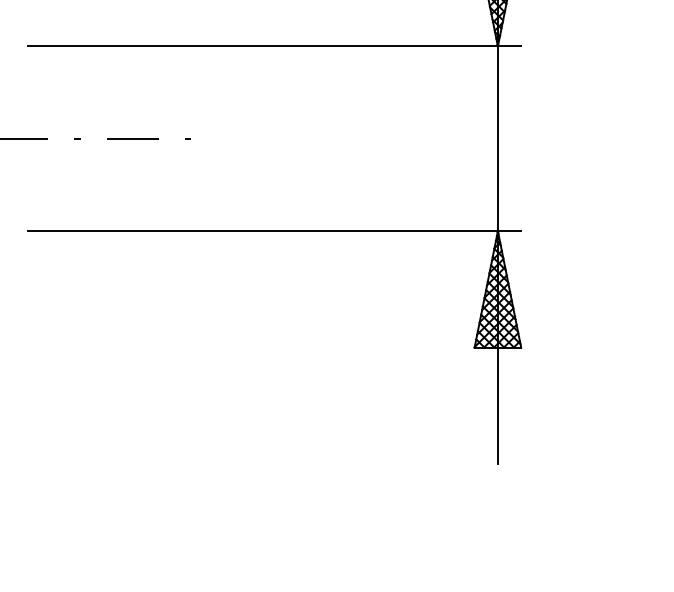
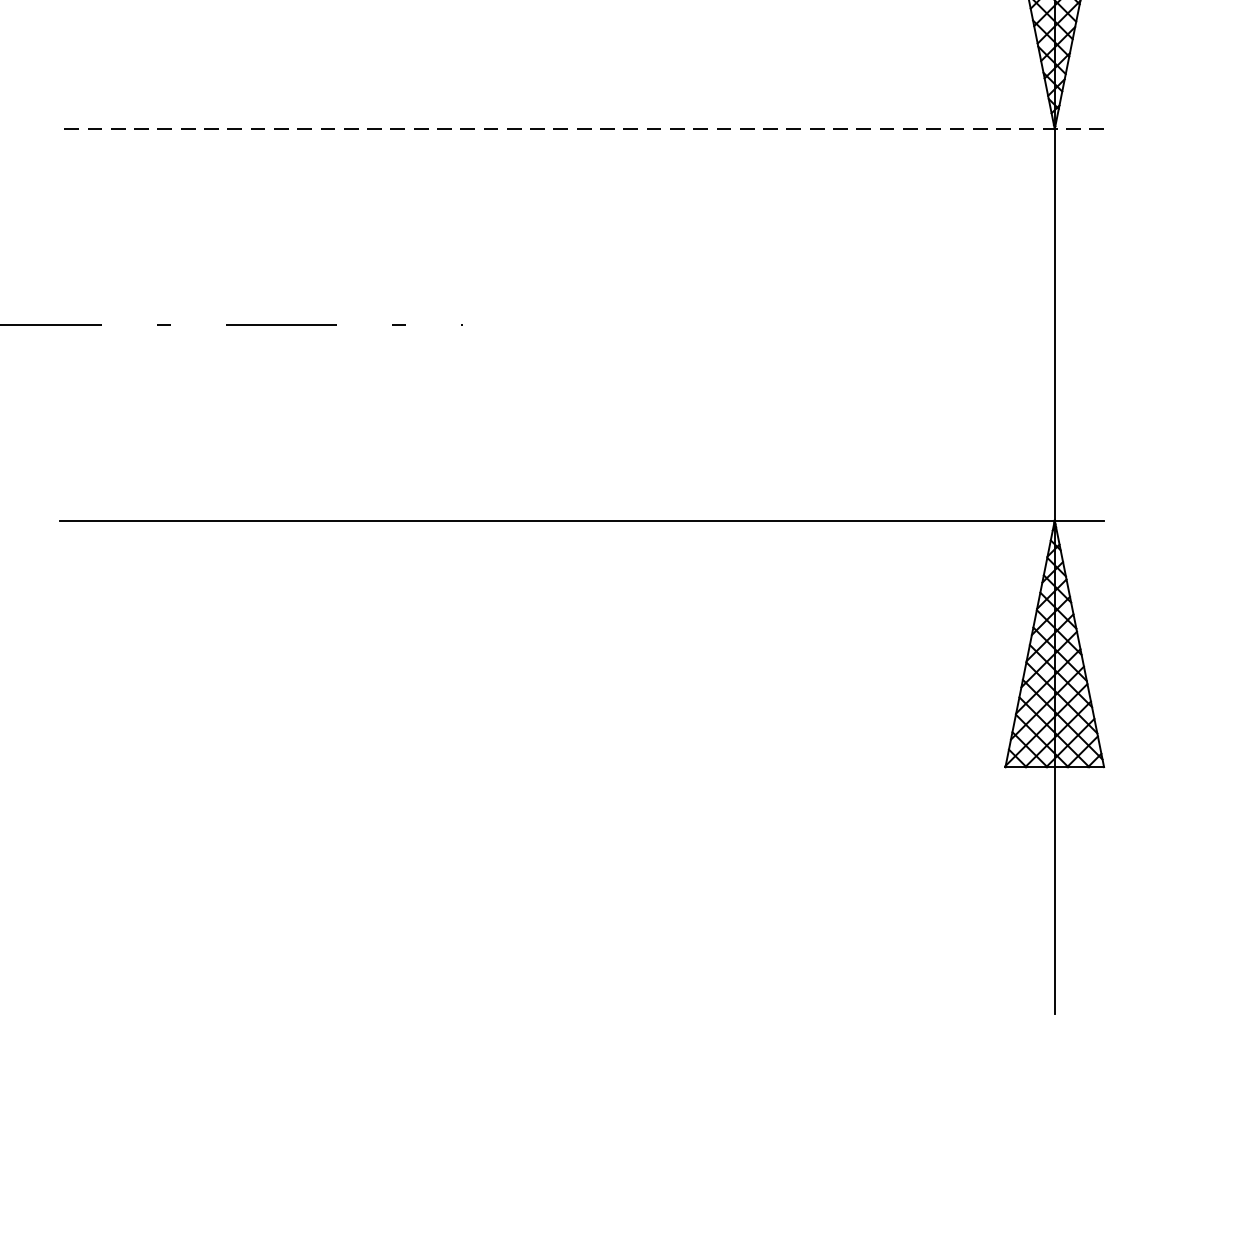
line: (274, 46) -> (581, 129), solid -> dashed

